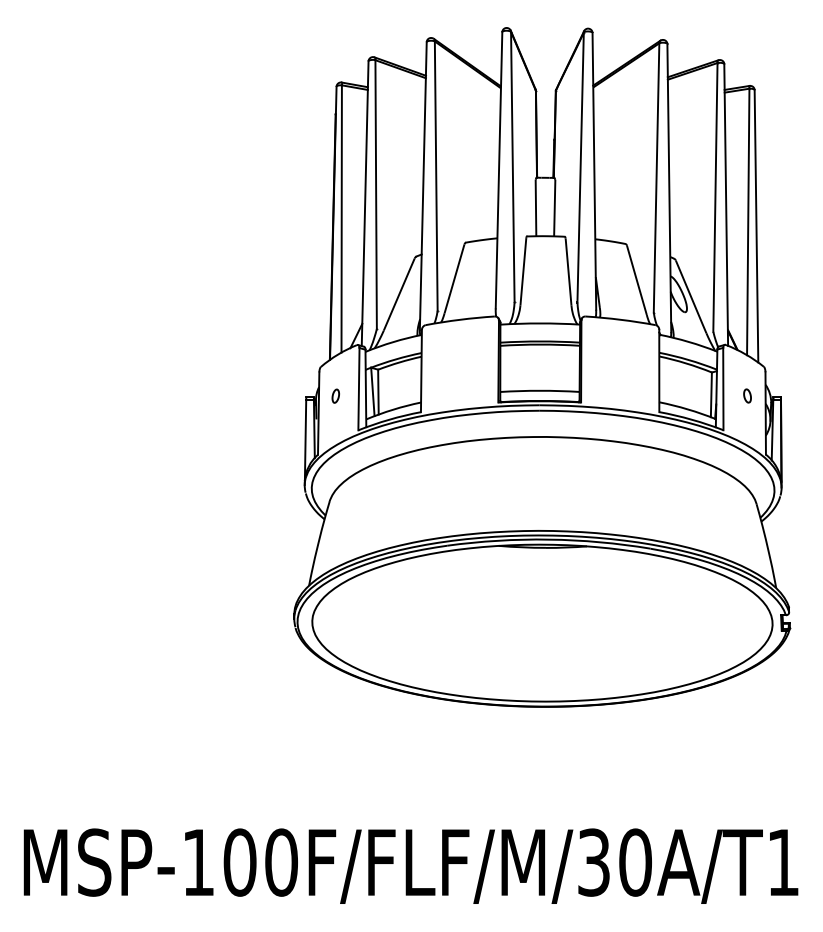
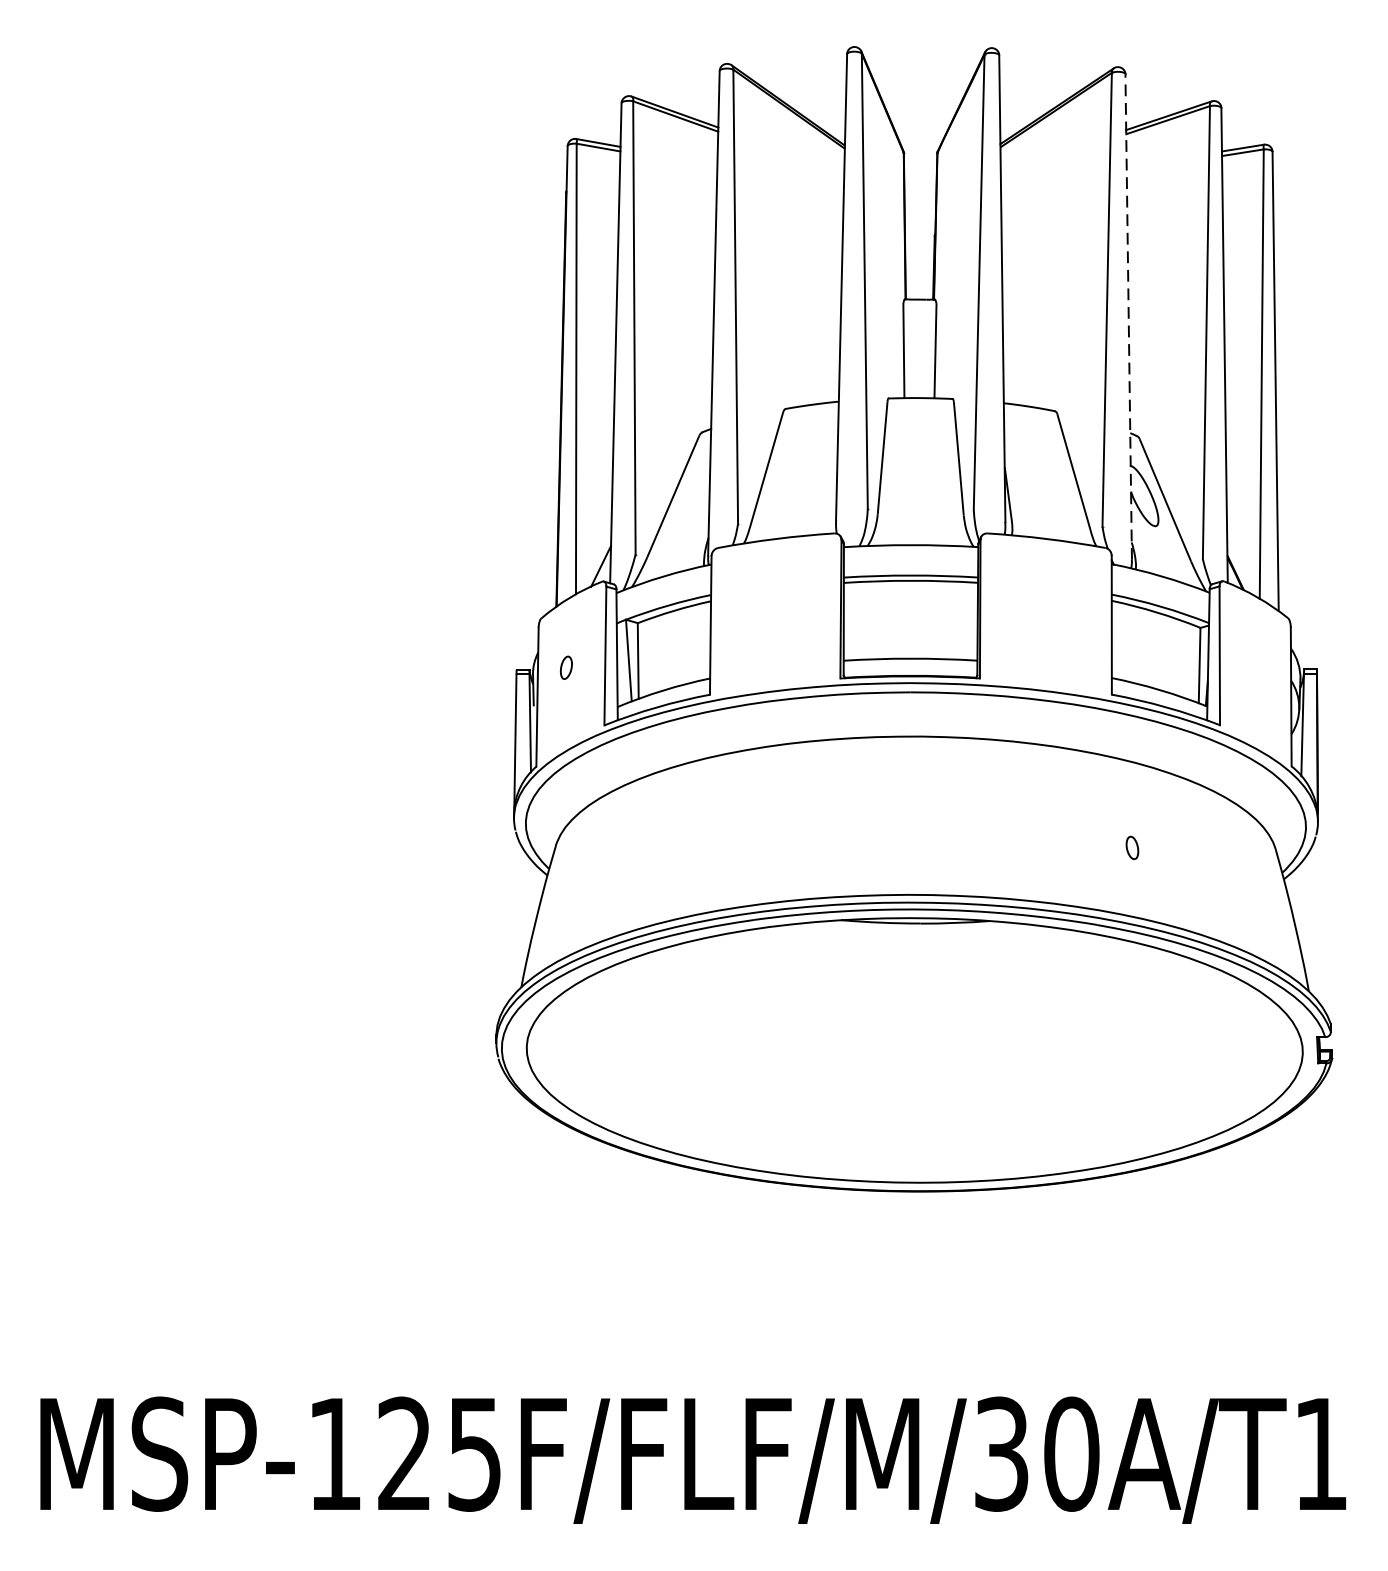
line: (669, 188) -> (1128, 317), solid -> dashed
part: (747, 395) -> (1132, 847), moved
text: (260, 862) -> (439, 1453), MSP-100F/FLF/M/30A/T1 -> MSP-125F/FLF/M/30A/T1

